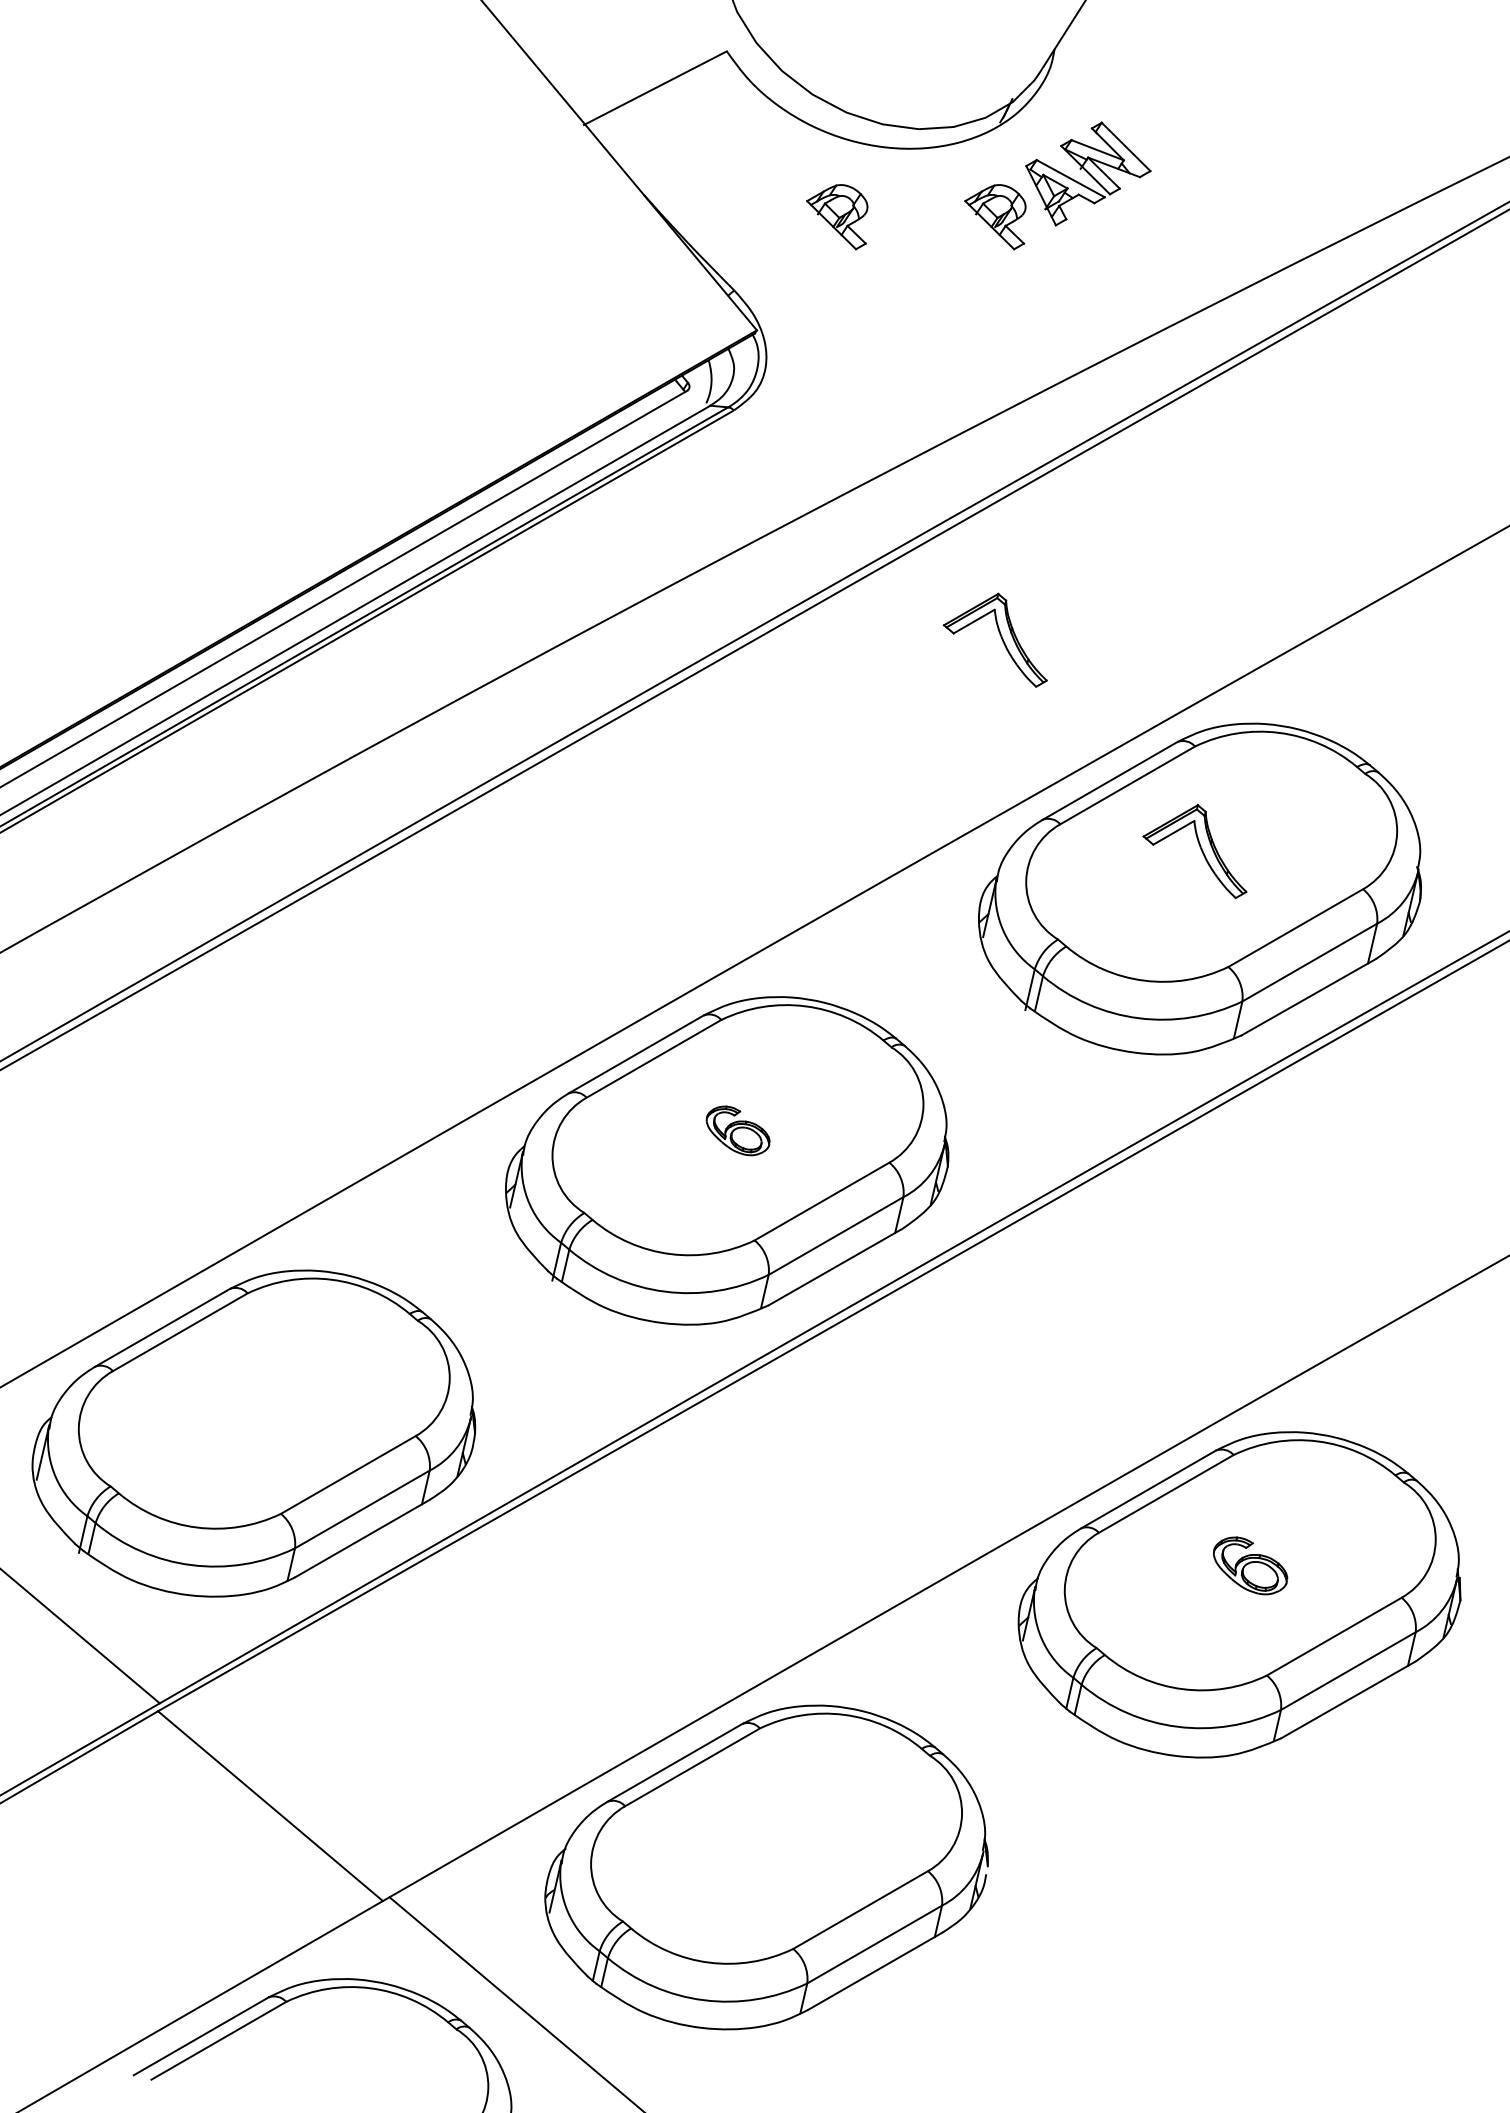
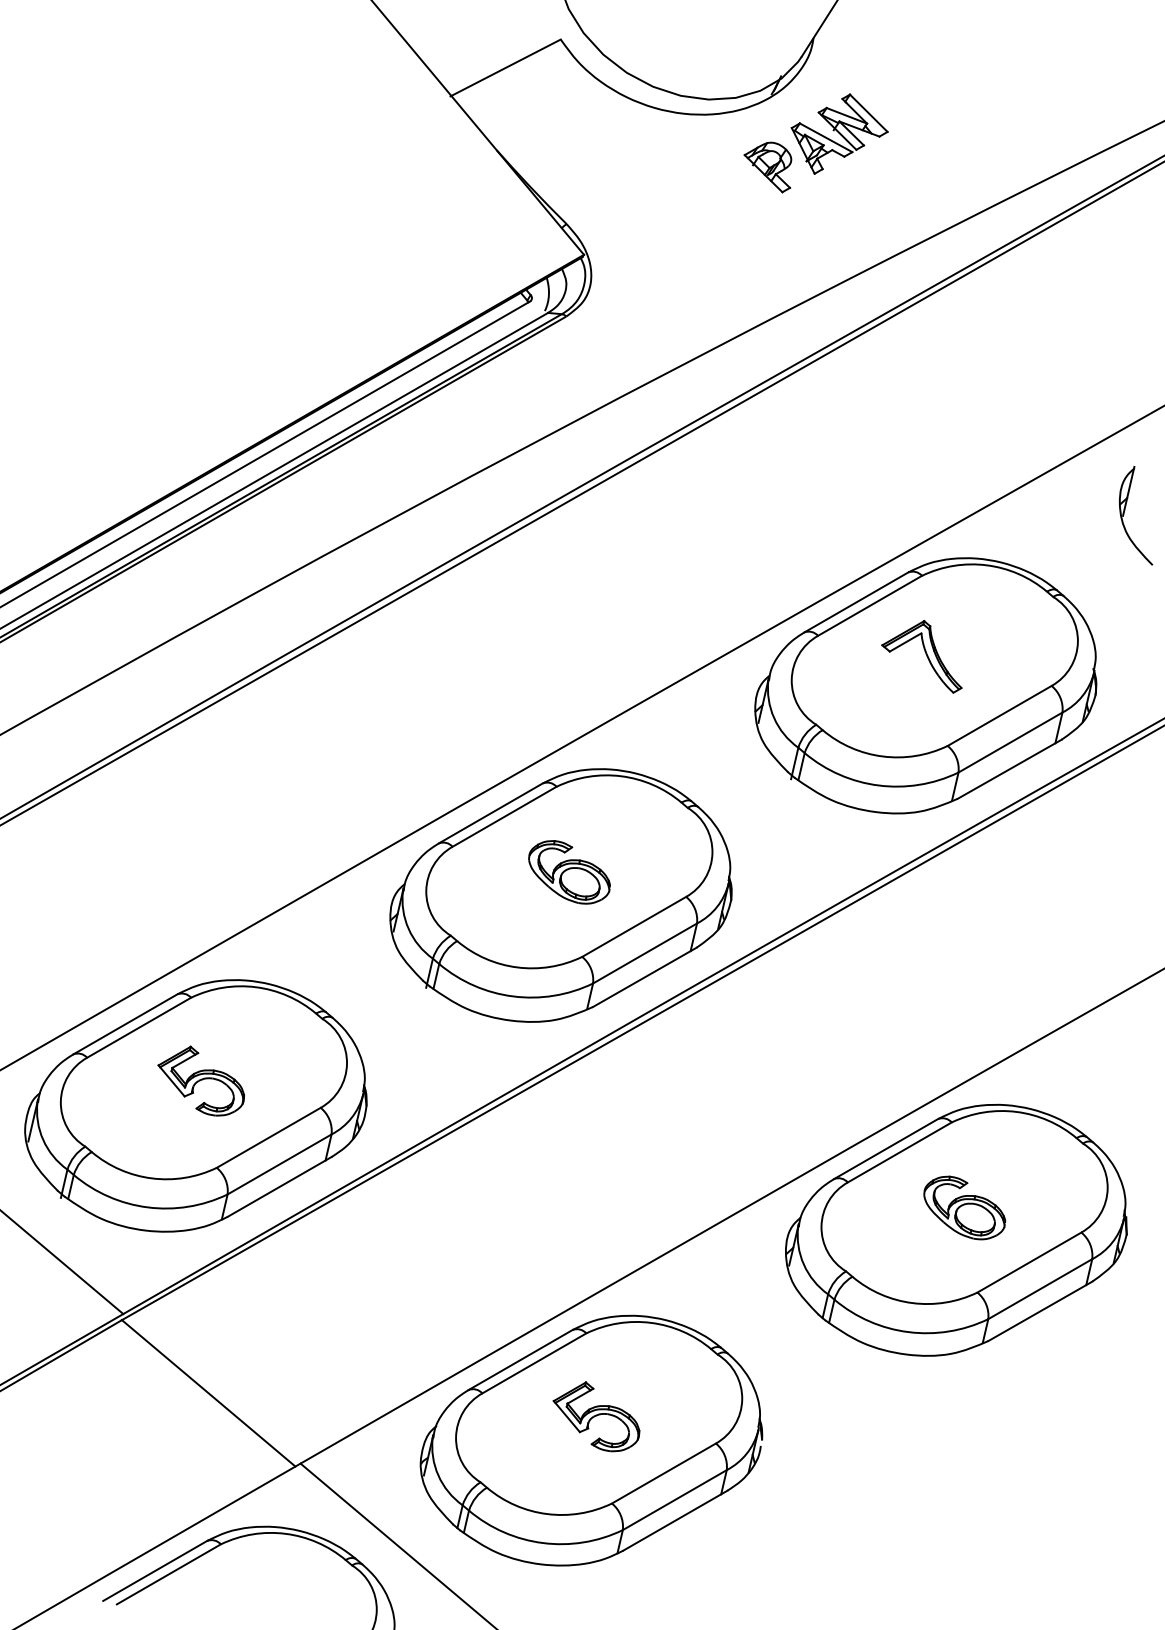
part: (836, 217) -> (645, 167), removed
part: (994, 639) -> (767, 493), removed
part: (1457, 668) -> (1124, 515), added
part: (738, 1131) -> (569, 872), size x1.67
part: (261, 1400) -> (201, 1080), added
part: (1250, 1565) -> (964, 1207), size x1.43
part: (773, 1836) -> (596, 1416), added

